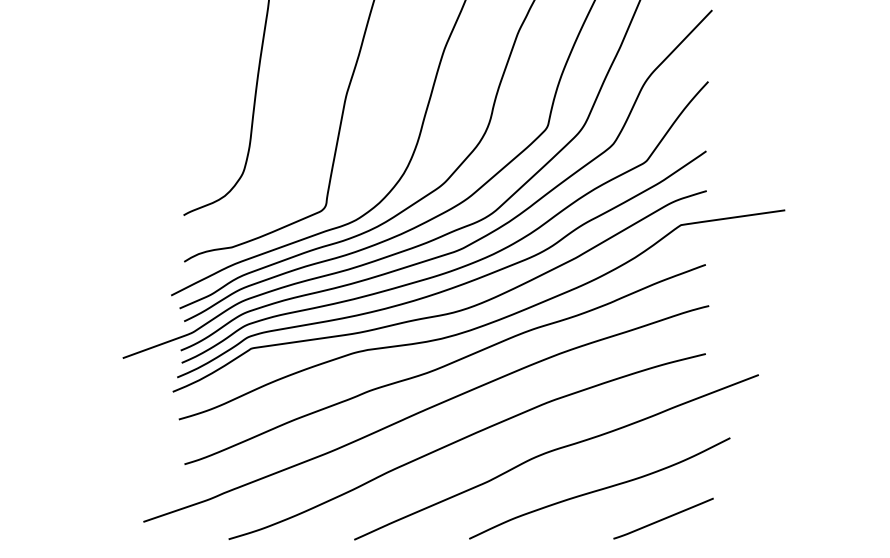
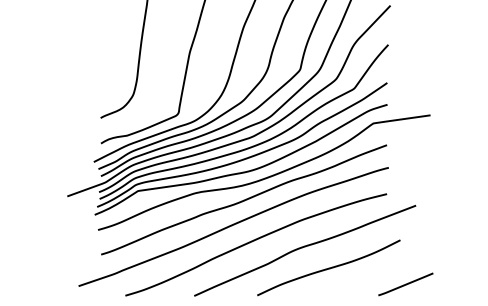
line: (662, 518) -> (405, 284), moved

